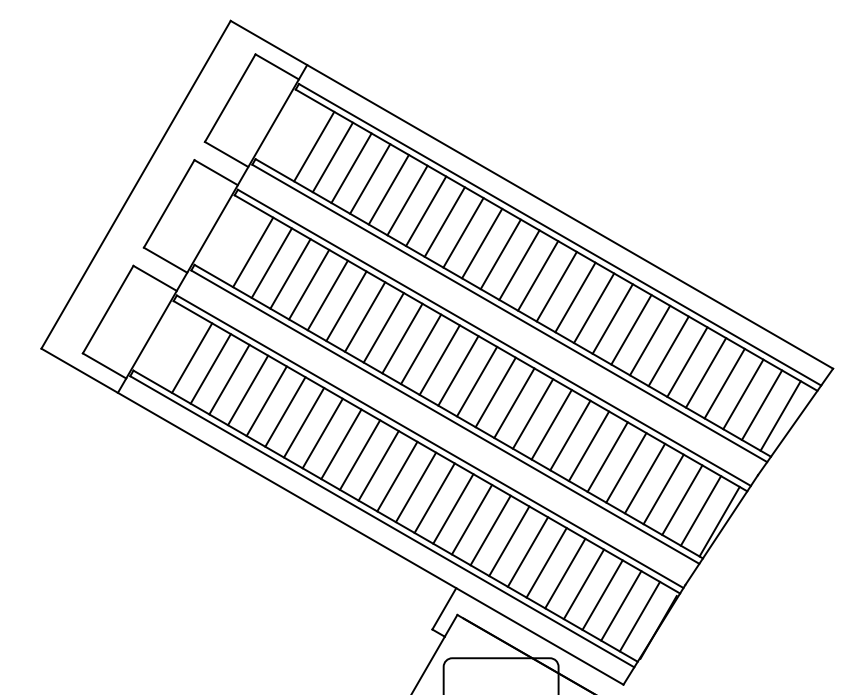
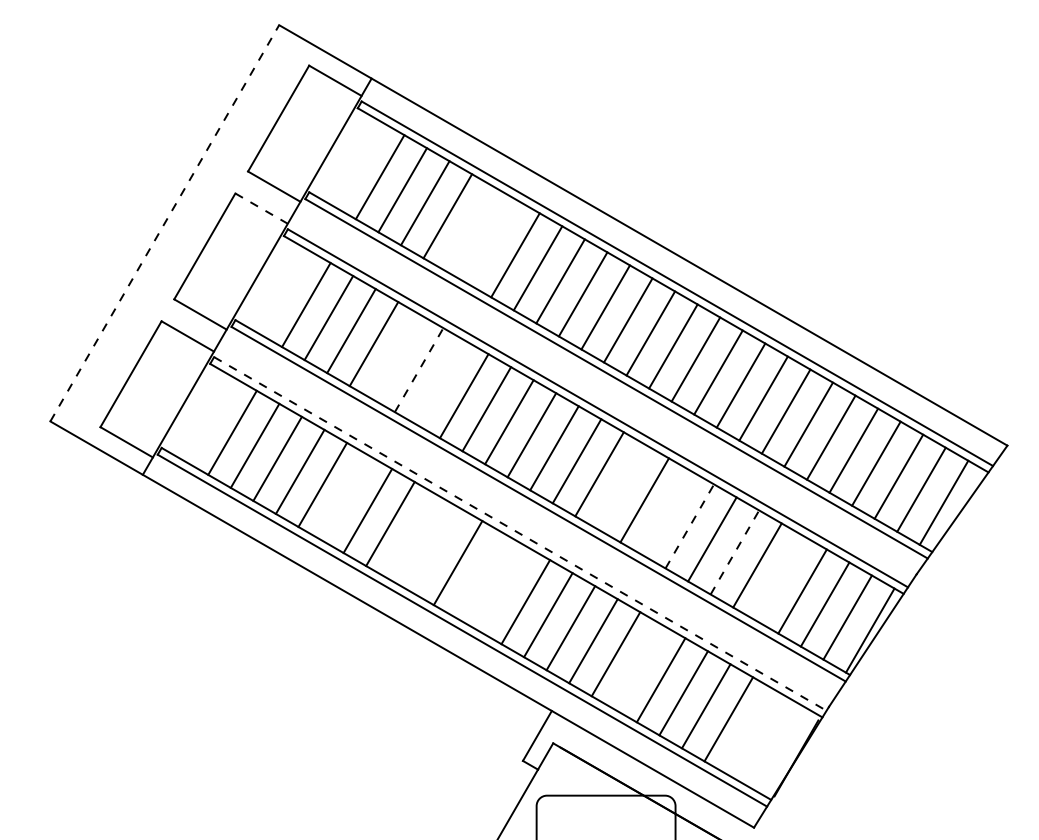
line: (216, 172) -> (262, 208), solid -> dashed
line: (135, 184) -> (164, 223), solid -> dashed
line: (388, 189) -> (470, 229), removed
line: (407, 200) -> (492, 242), removed
line: (327, 295) -> (396, 357), removed
line: (346, 306) -> (419, 370), solid -> dashed
line: (364, 317) -> (441, 383), removed
line: (513, 403) -> (621, 487), removed
line: (285, 411) -> (345, 497), removed
line: (551, 424) -> (666, 513), removed
line: (570, 435) -> (689, 526), solid -> dashed
line: (430, 441) -> (520, 533), solid -> dashed
line: (340, 444) -> (412, 537), removed
line: (360, 455) -> (435, 550), removed
line: (607, 457) -> (734, 552), solid -> dashed
line: (397, 476) -> (480, 576), removed
line: (644, 478) -> (779, 578), removed
line: (415, 487) -> (502, 589), removed
line: (527, 552) -> (638, 667), removed
line: (621, 606) -> (751, 732), removed
line: (639, 616) -> (773, 745), removed

